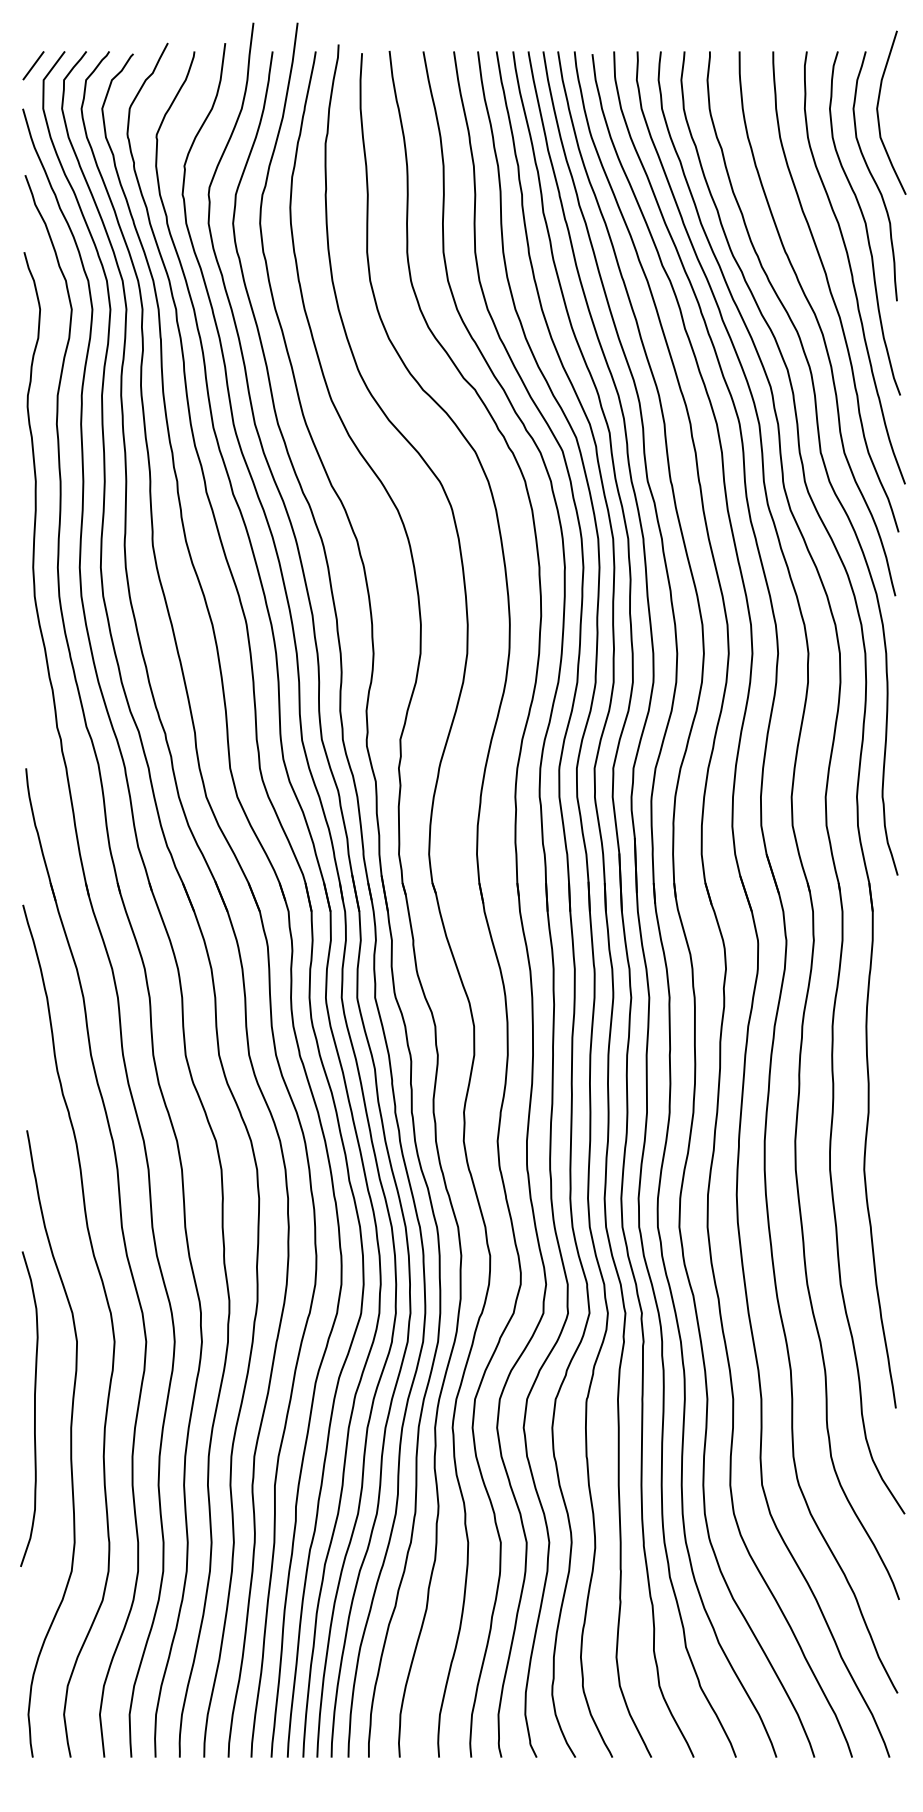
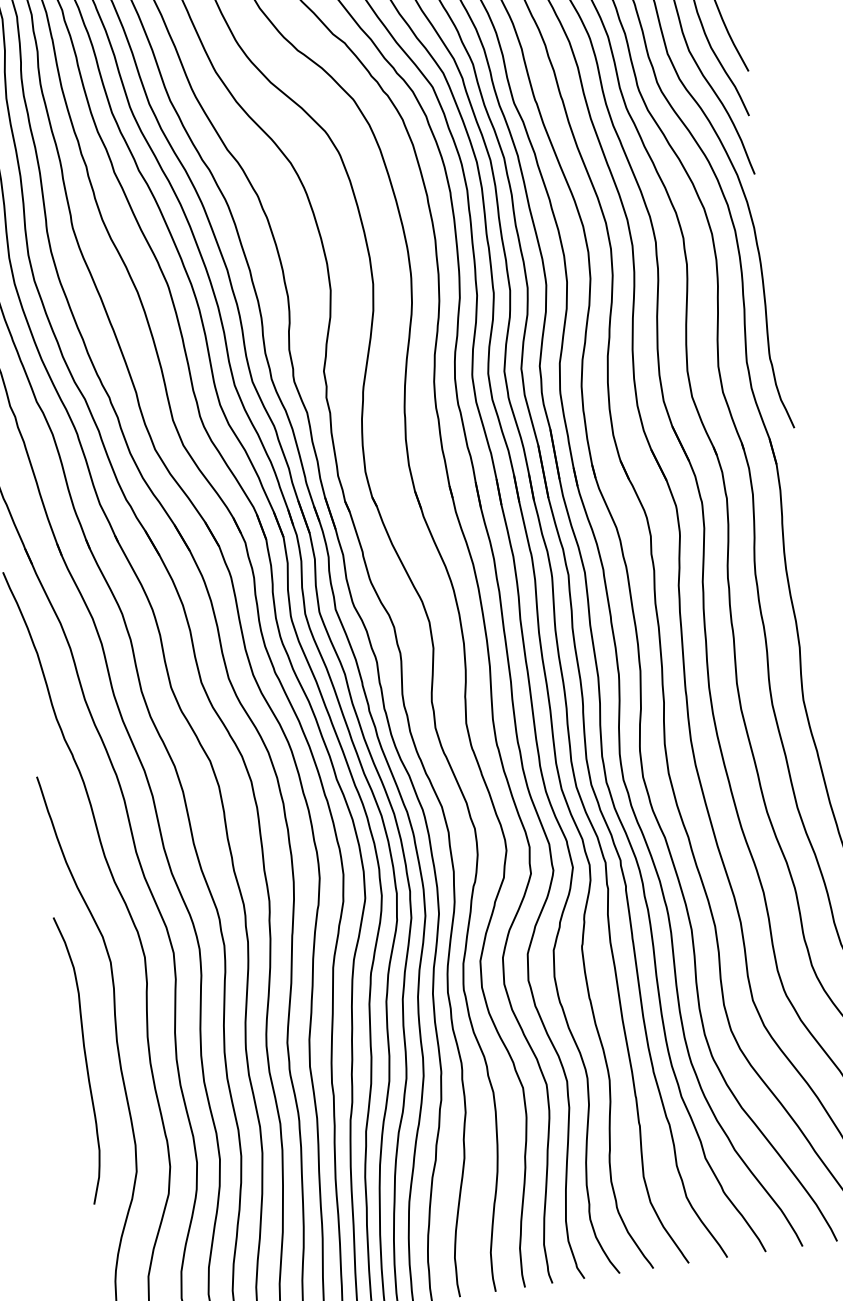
curve: (34, 1408) -> (85, 1058), moved

